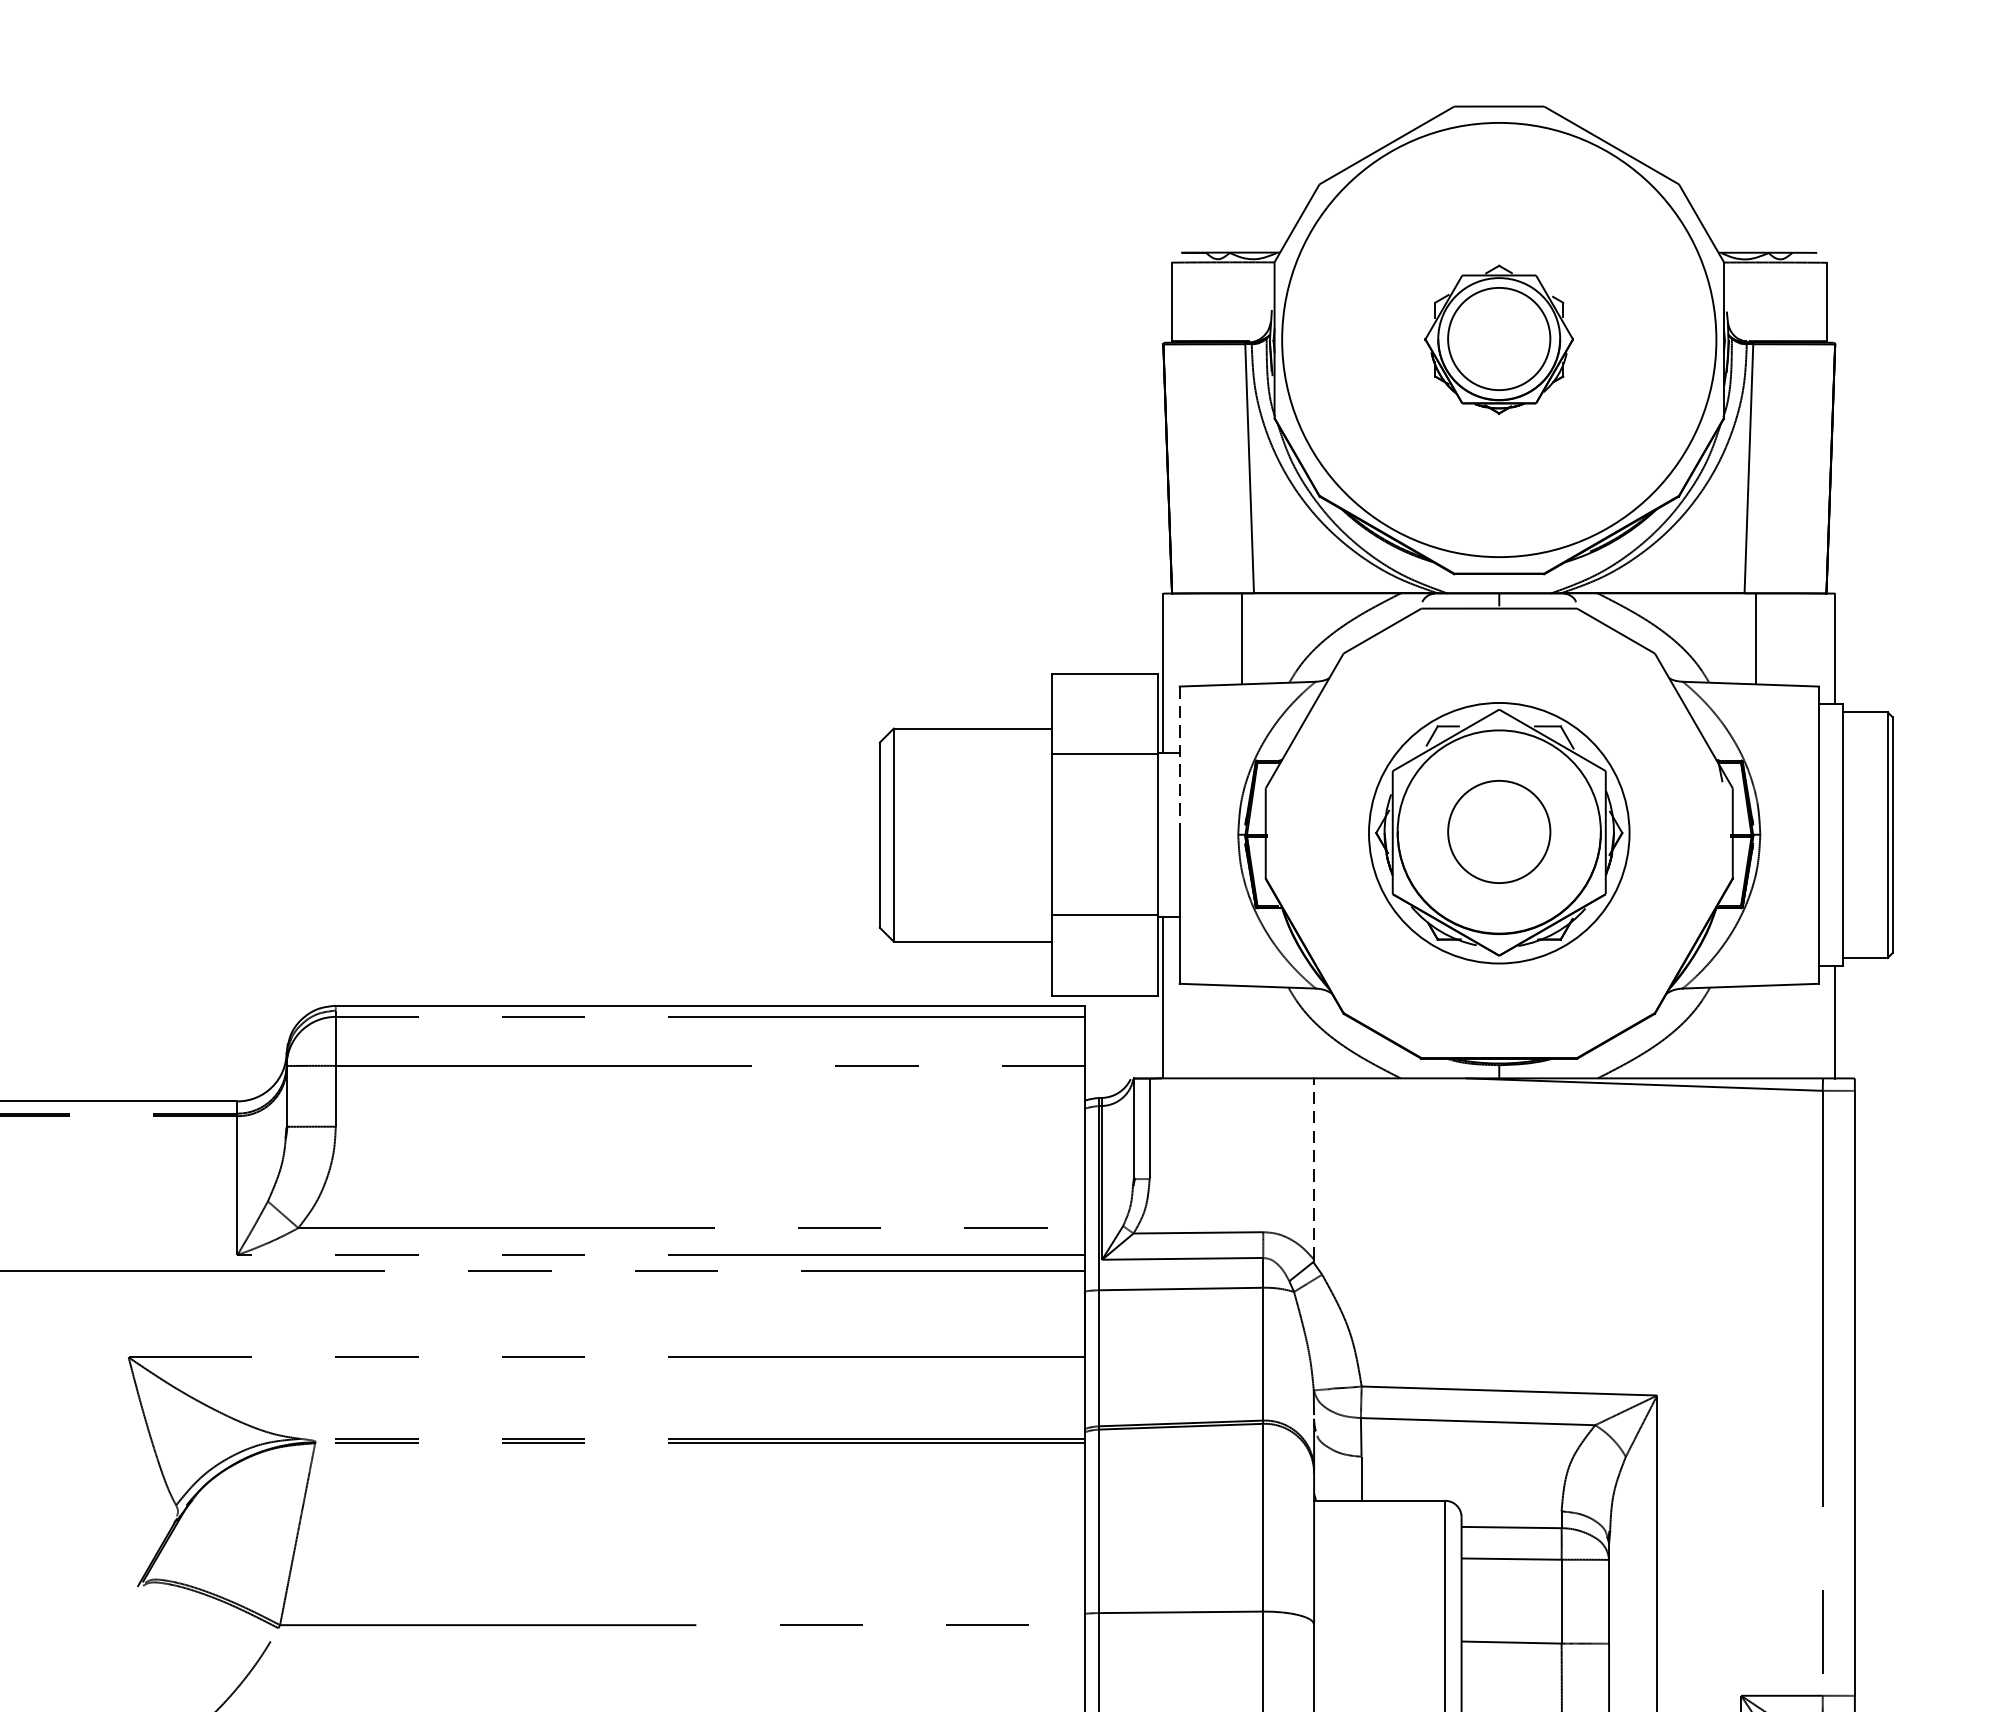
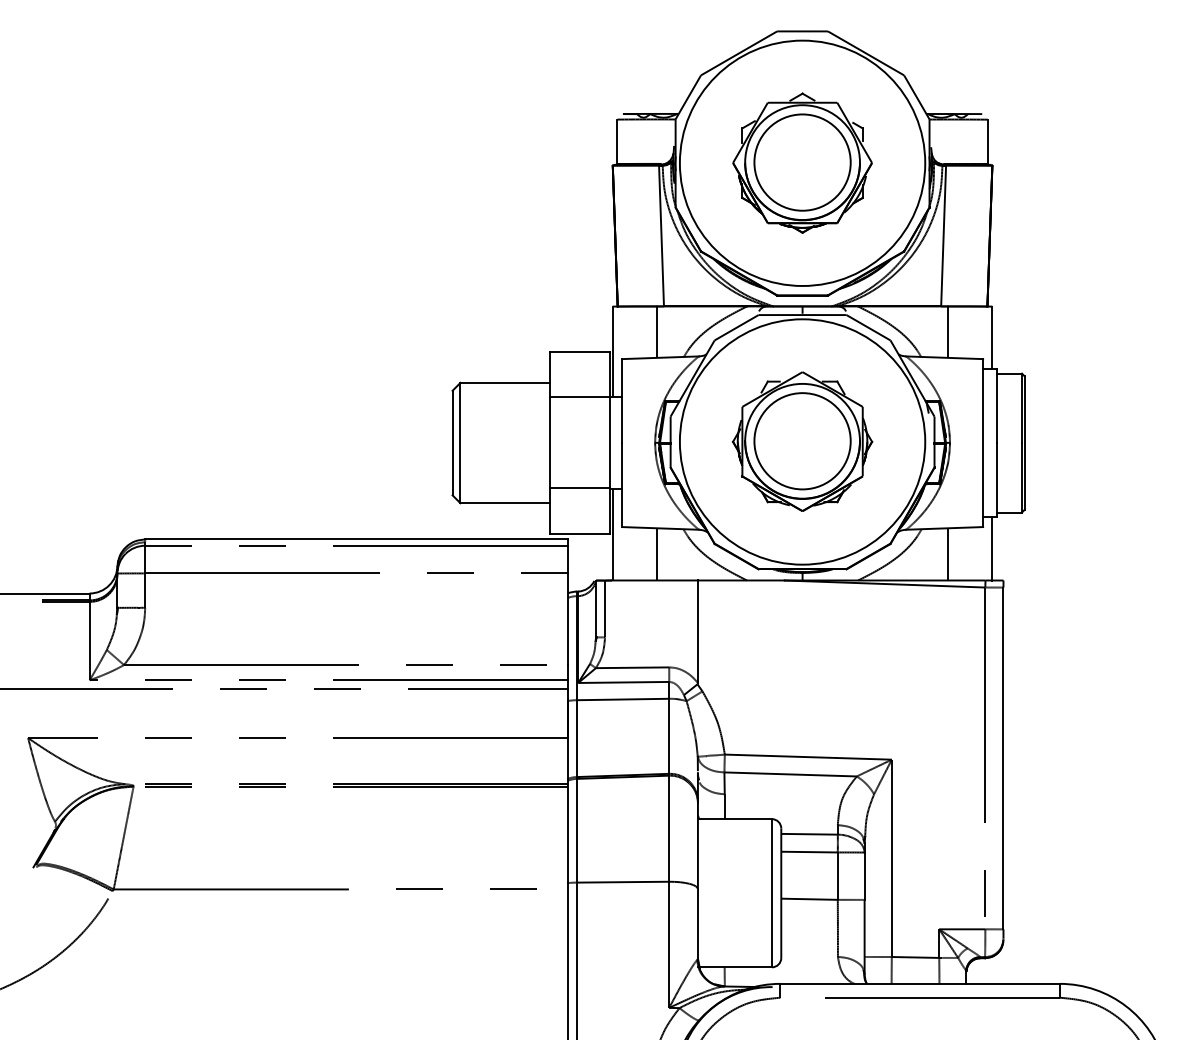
part: (1499, 338) -> (802, 162), size x1.67
line: (1180, 759) -> (622, 400), dashed -> solid
circle: (1499, 832) -> (802, 441), size x1.67
circle: (1499, 832) -> (802, 441), size x1.67
line: (1242, 1032) -> (657, 554), added
line: (1755, 1032) -> (947, 554), added
line: (1313, 1168) -> (697, 631), dashed -> solid

